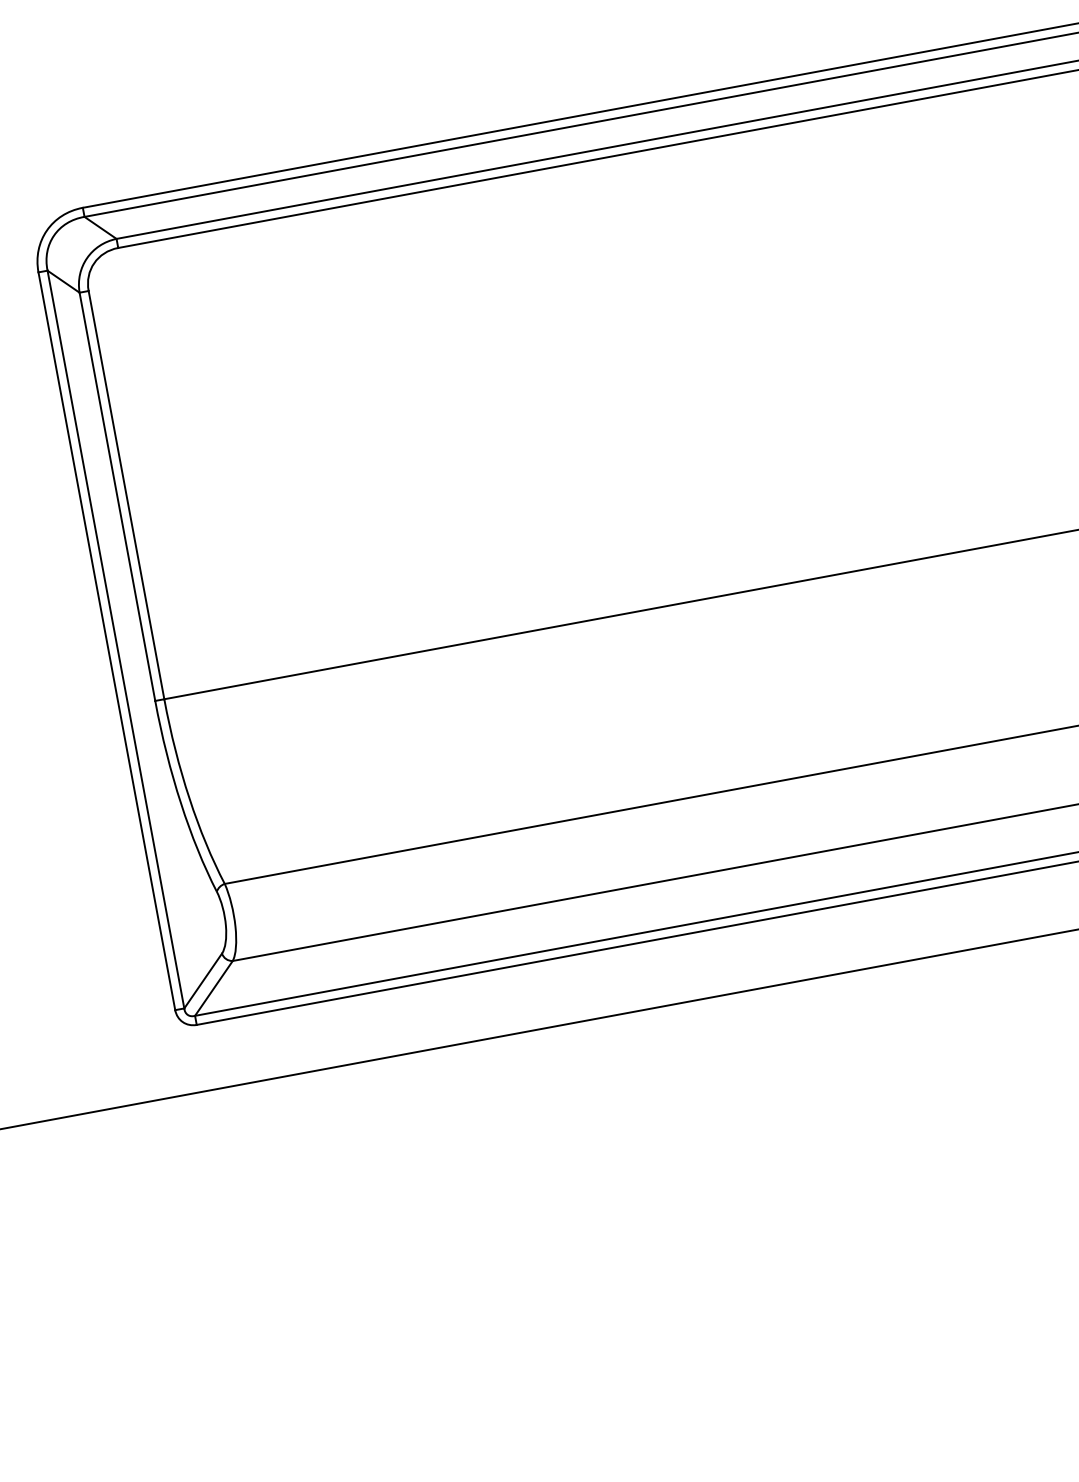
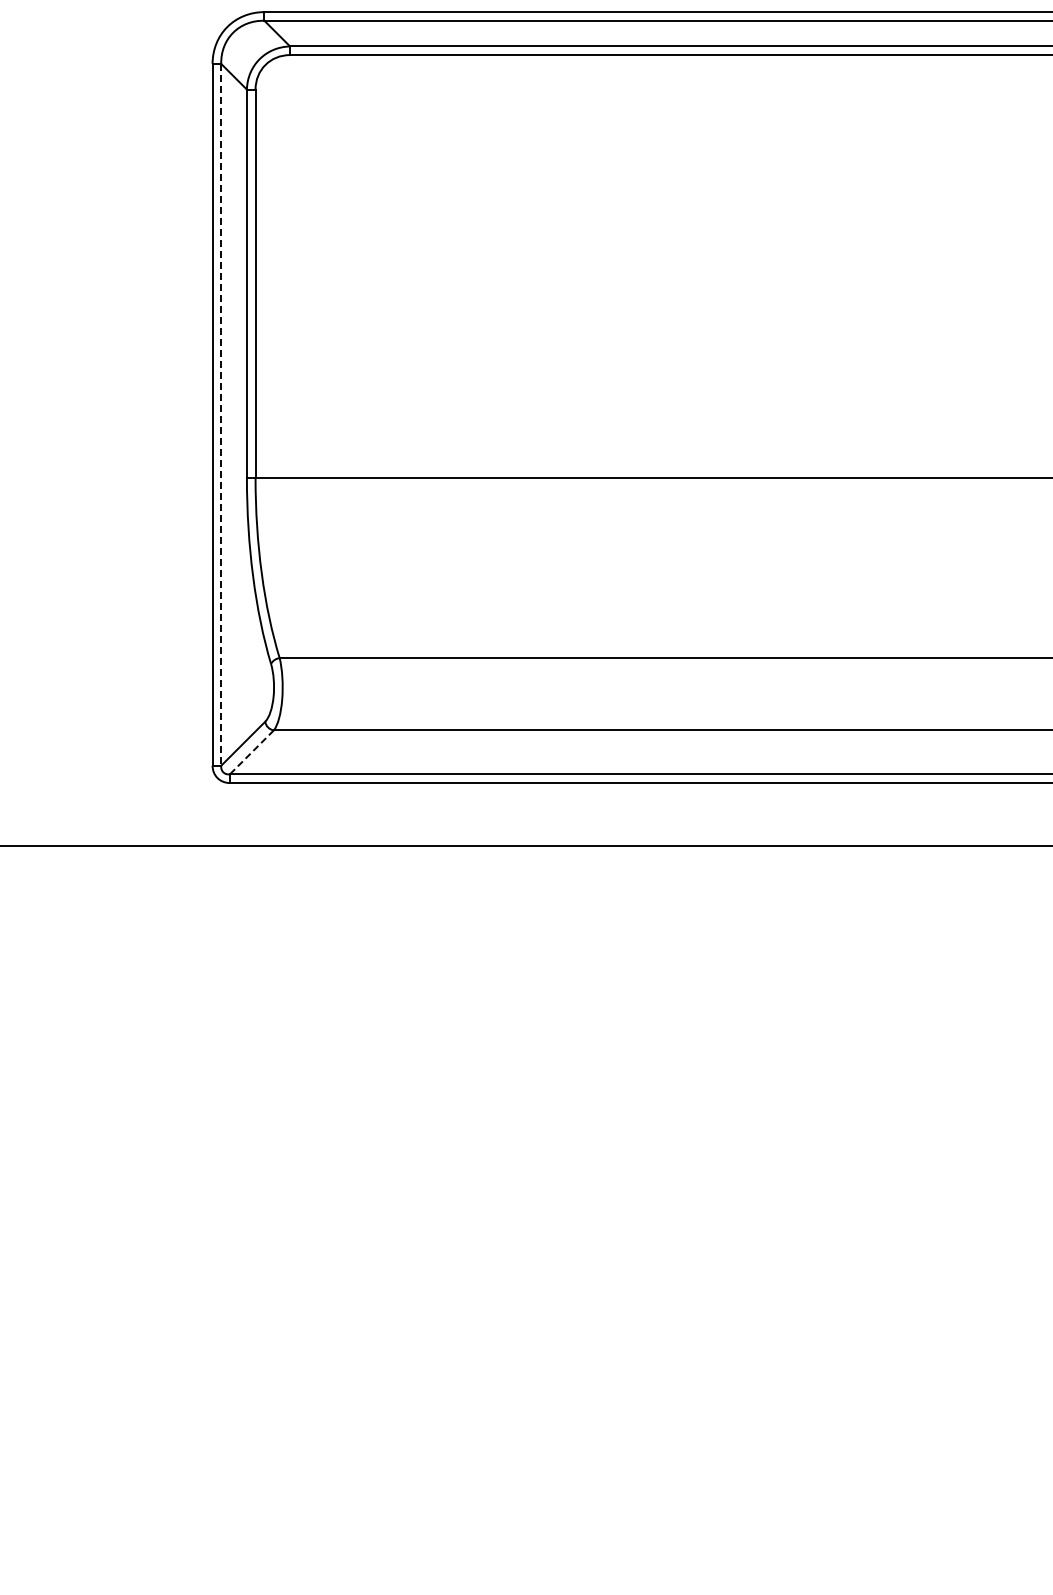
line: (116, 639) -> (221, 414), solid -> dashed
line: (213, 988) -> (251, 752), solid -> dashed

